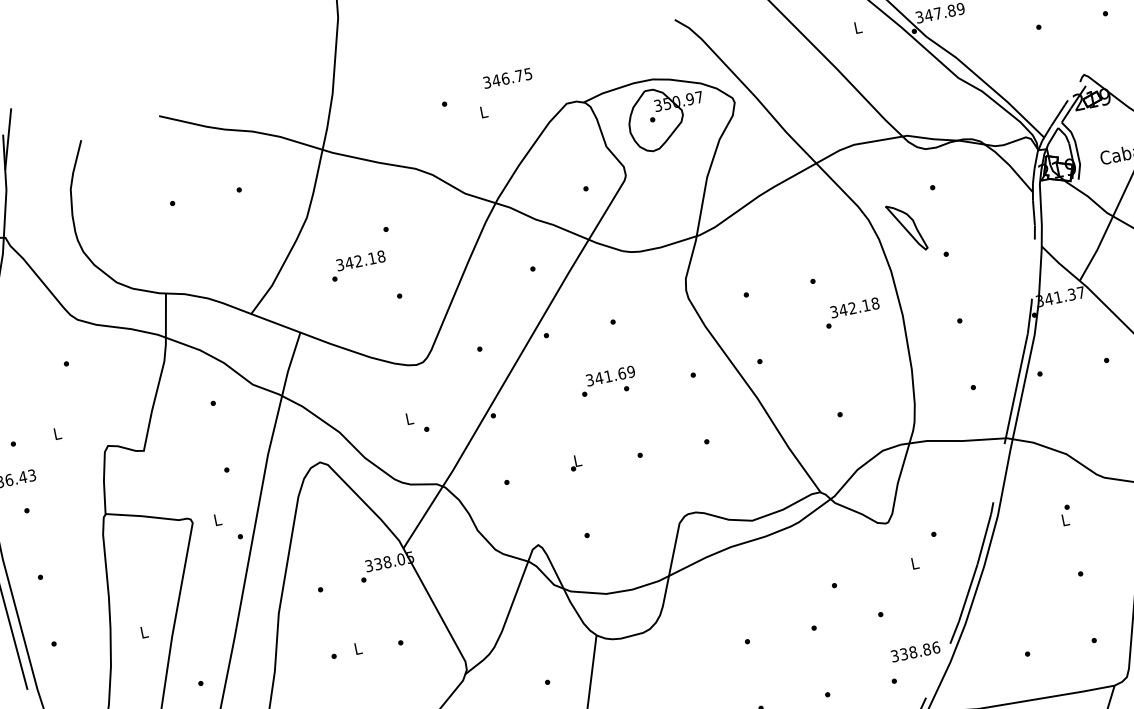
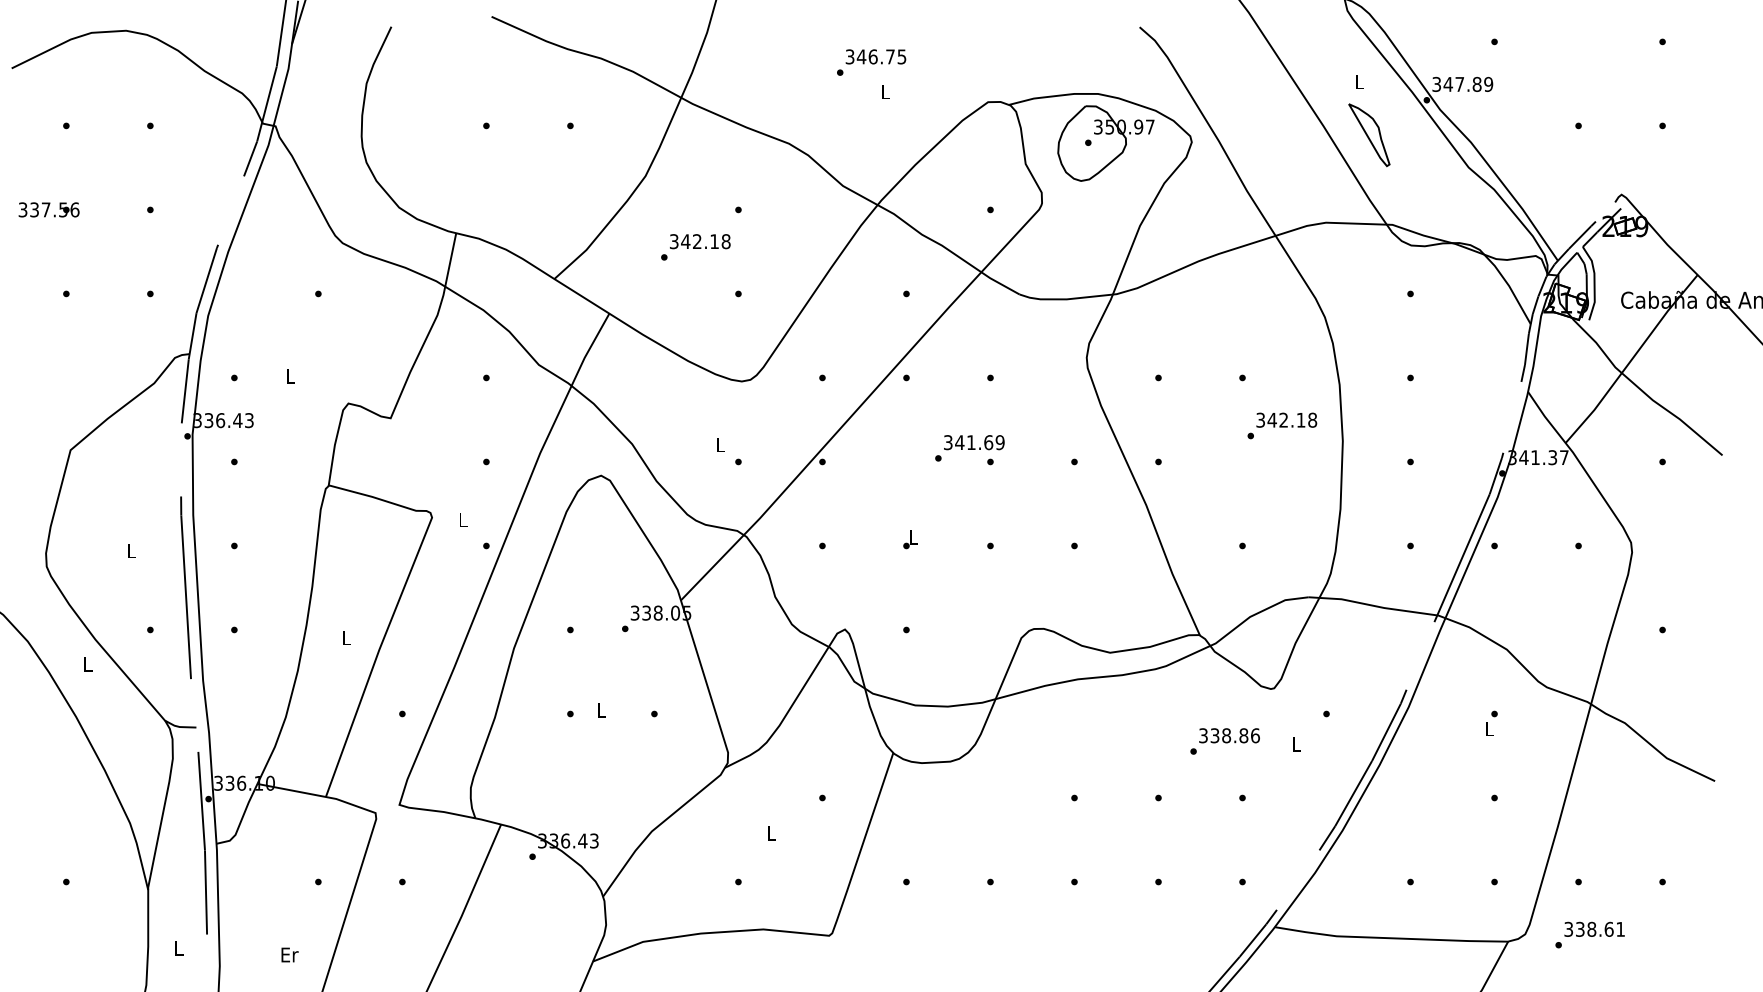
text: (507, 78) -> (875, 56), moved
part: (907, 228) -> (1369, 135), moved
text: (915, 651) -> (1229, 735), moved

